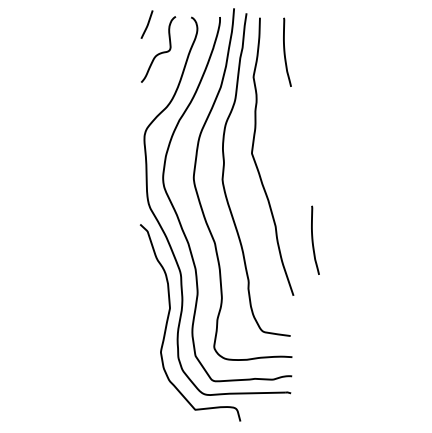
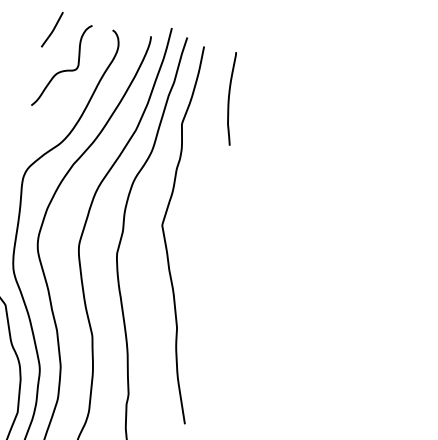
curve: (313, 239) -> (224, 353), removed

